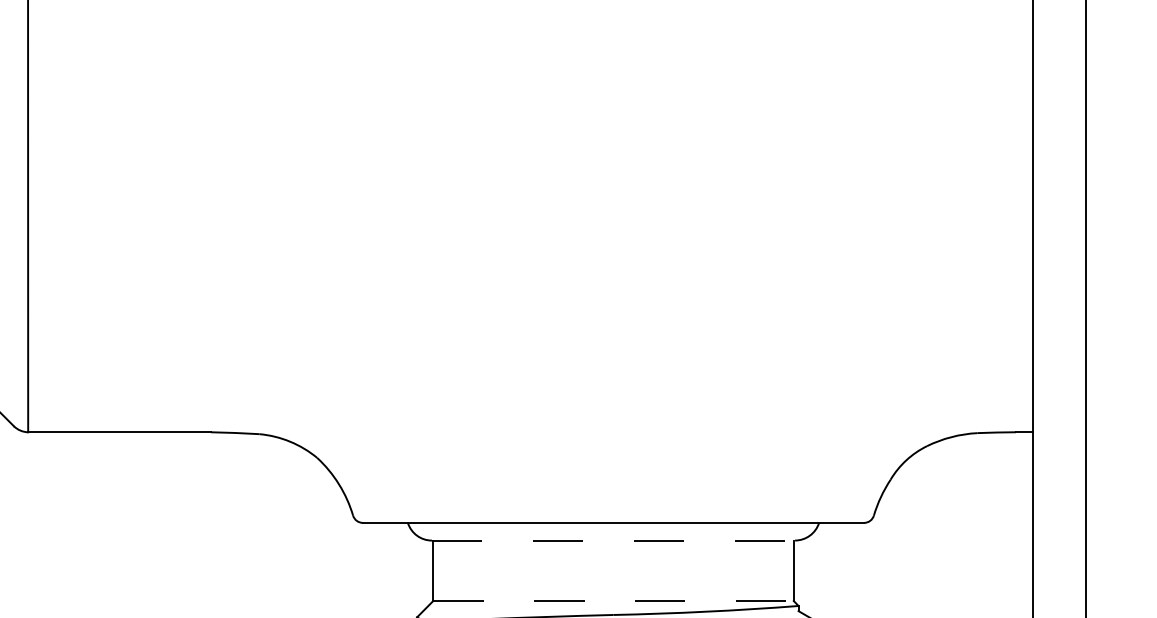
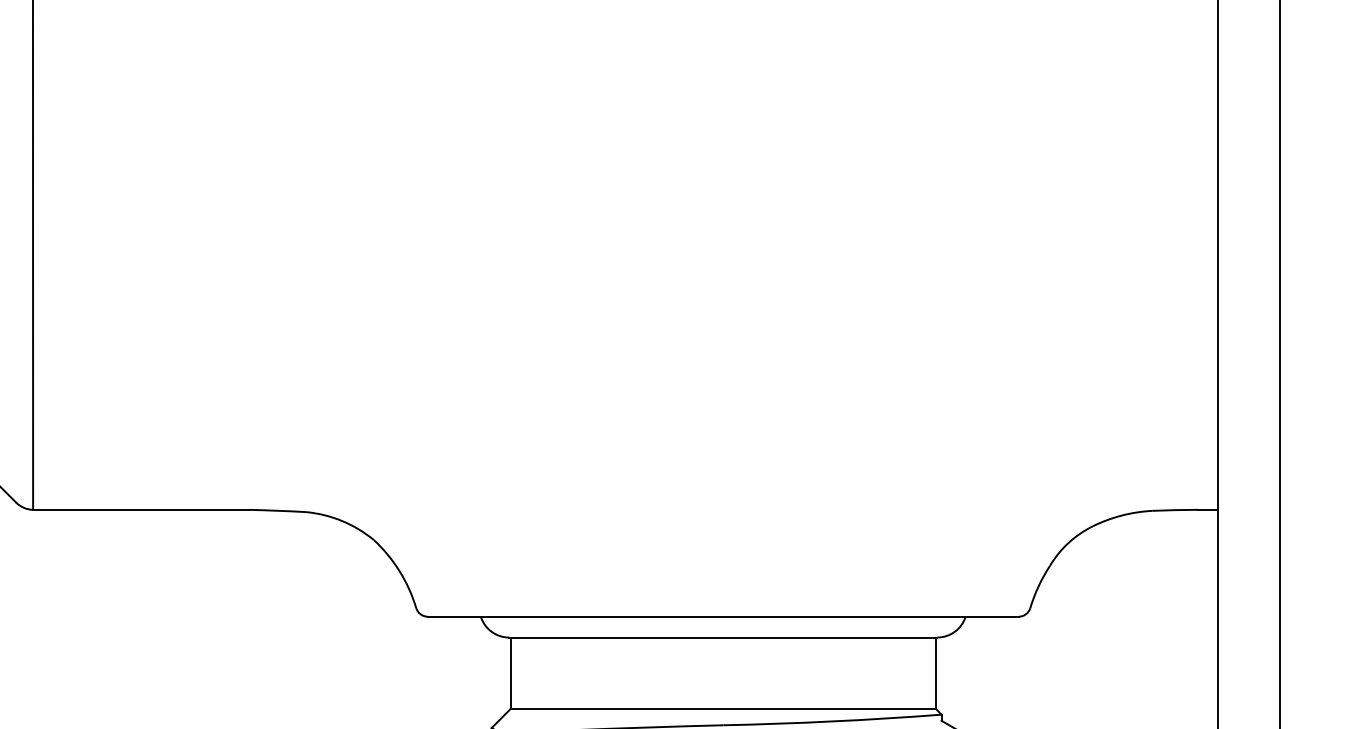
line: (613, 540) -> (723, 637), dashed -> solid
line: (613, 600) -> (723, 708), dashed -> solid

